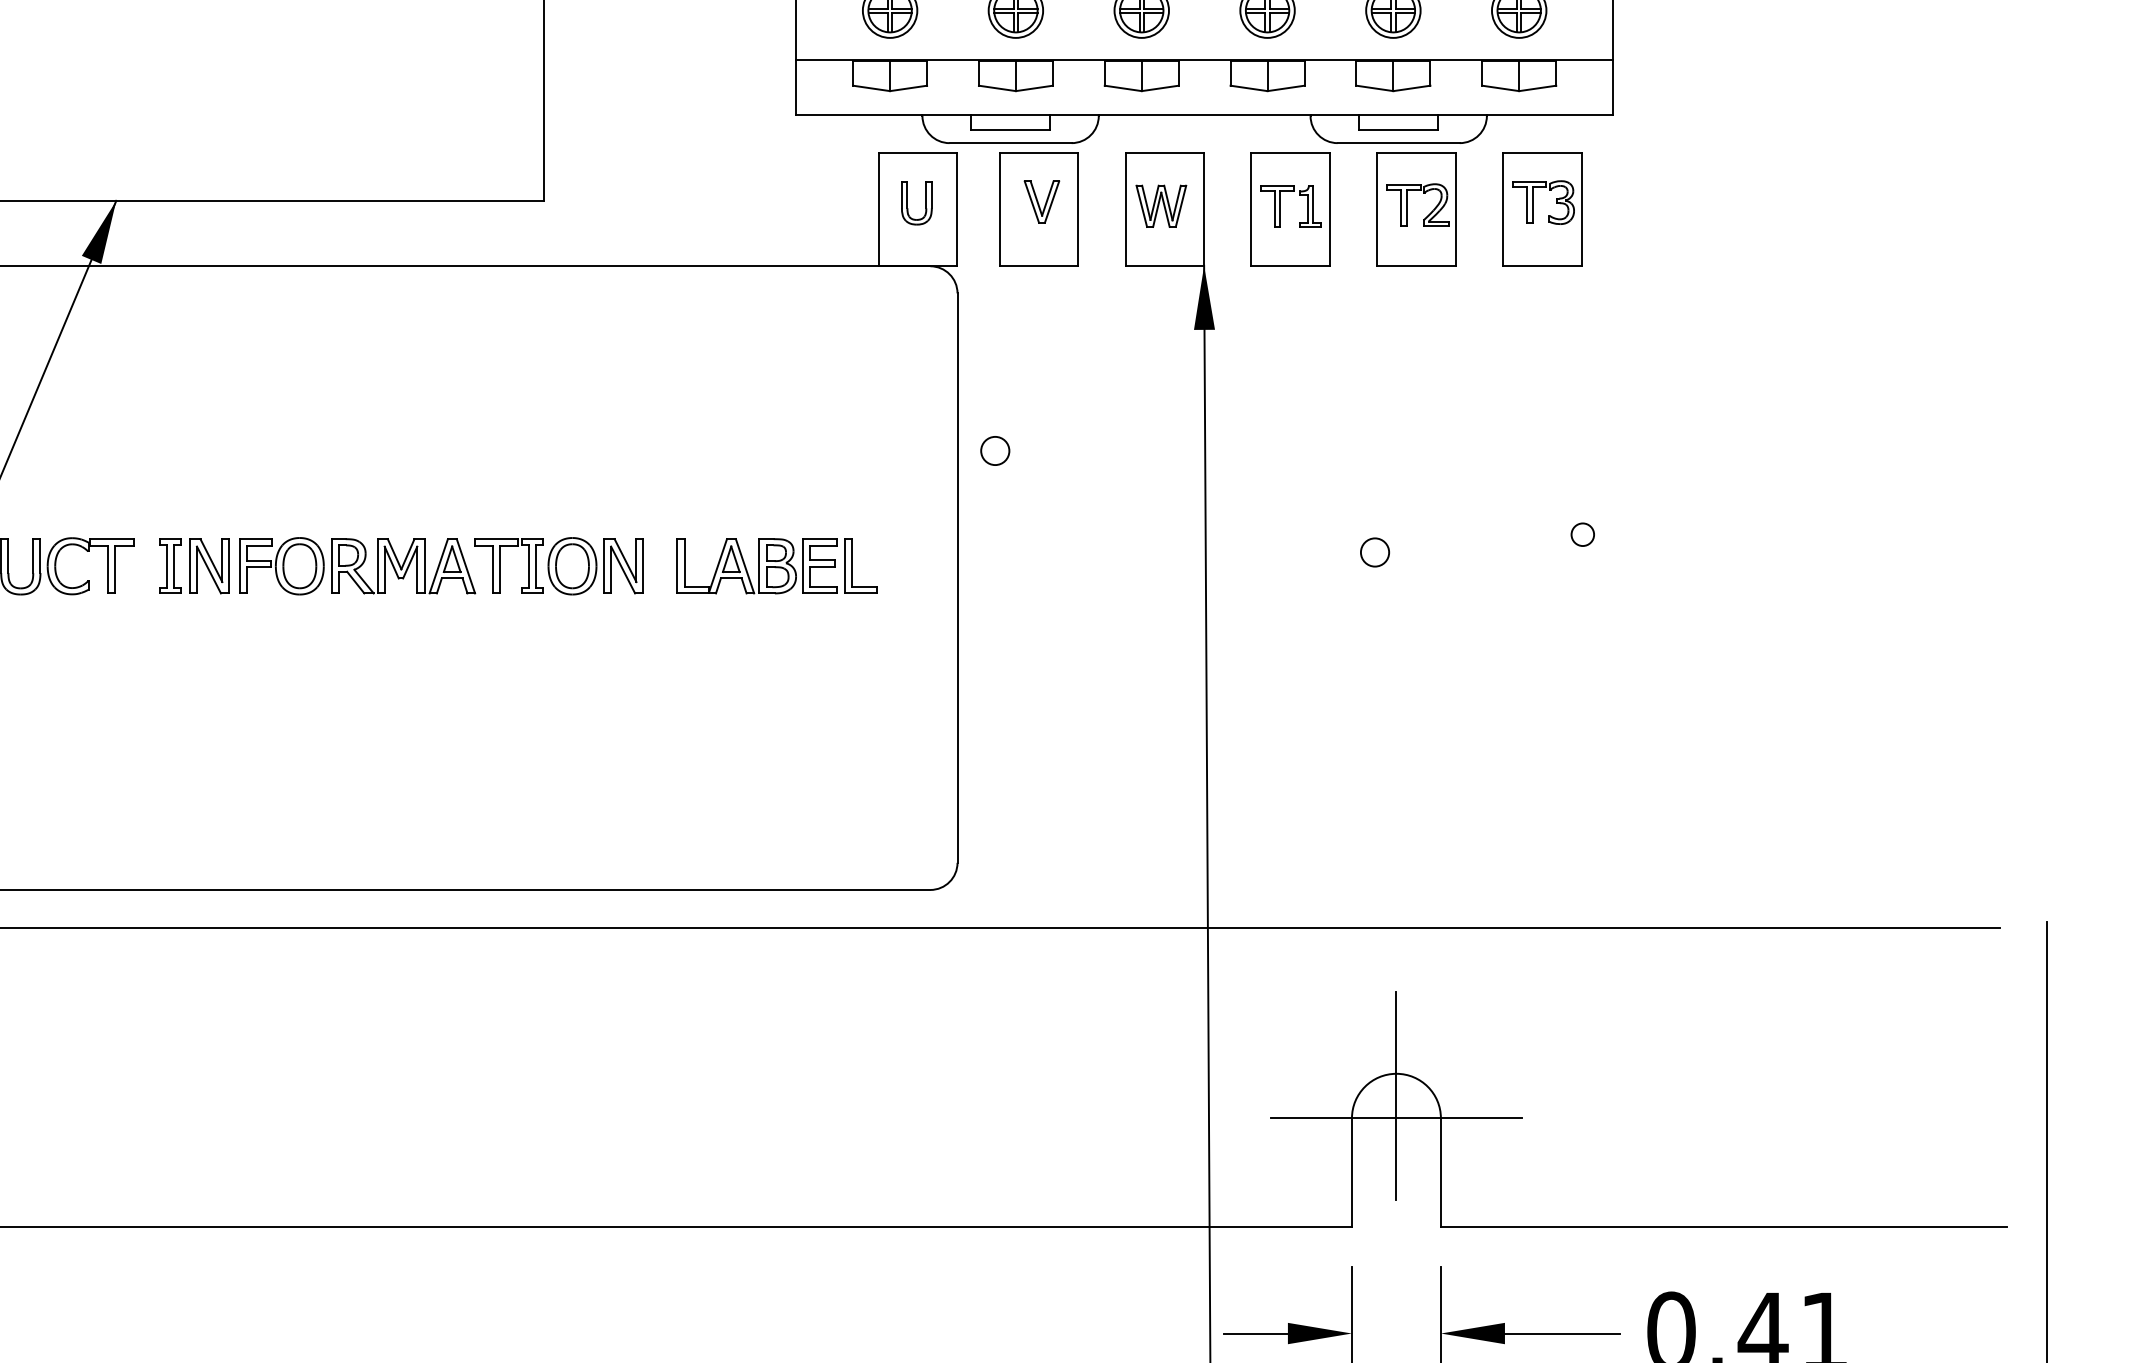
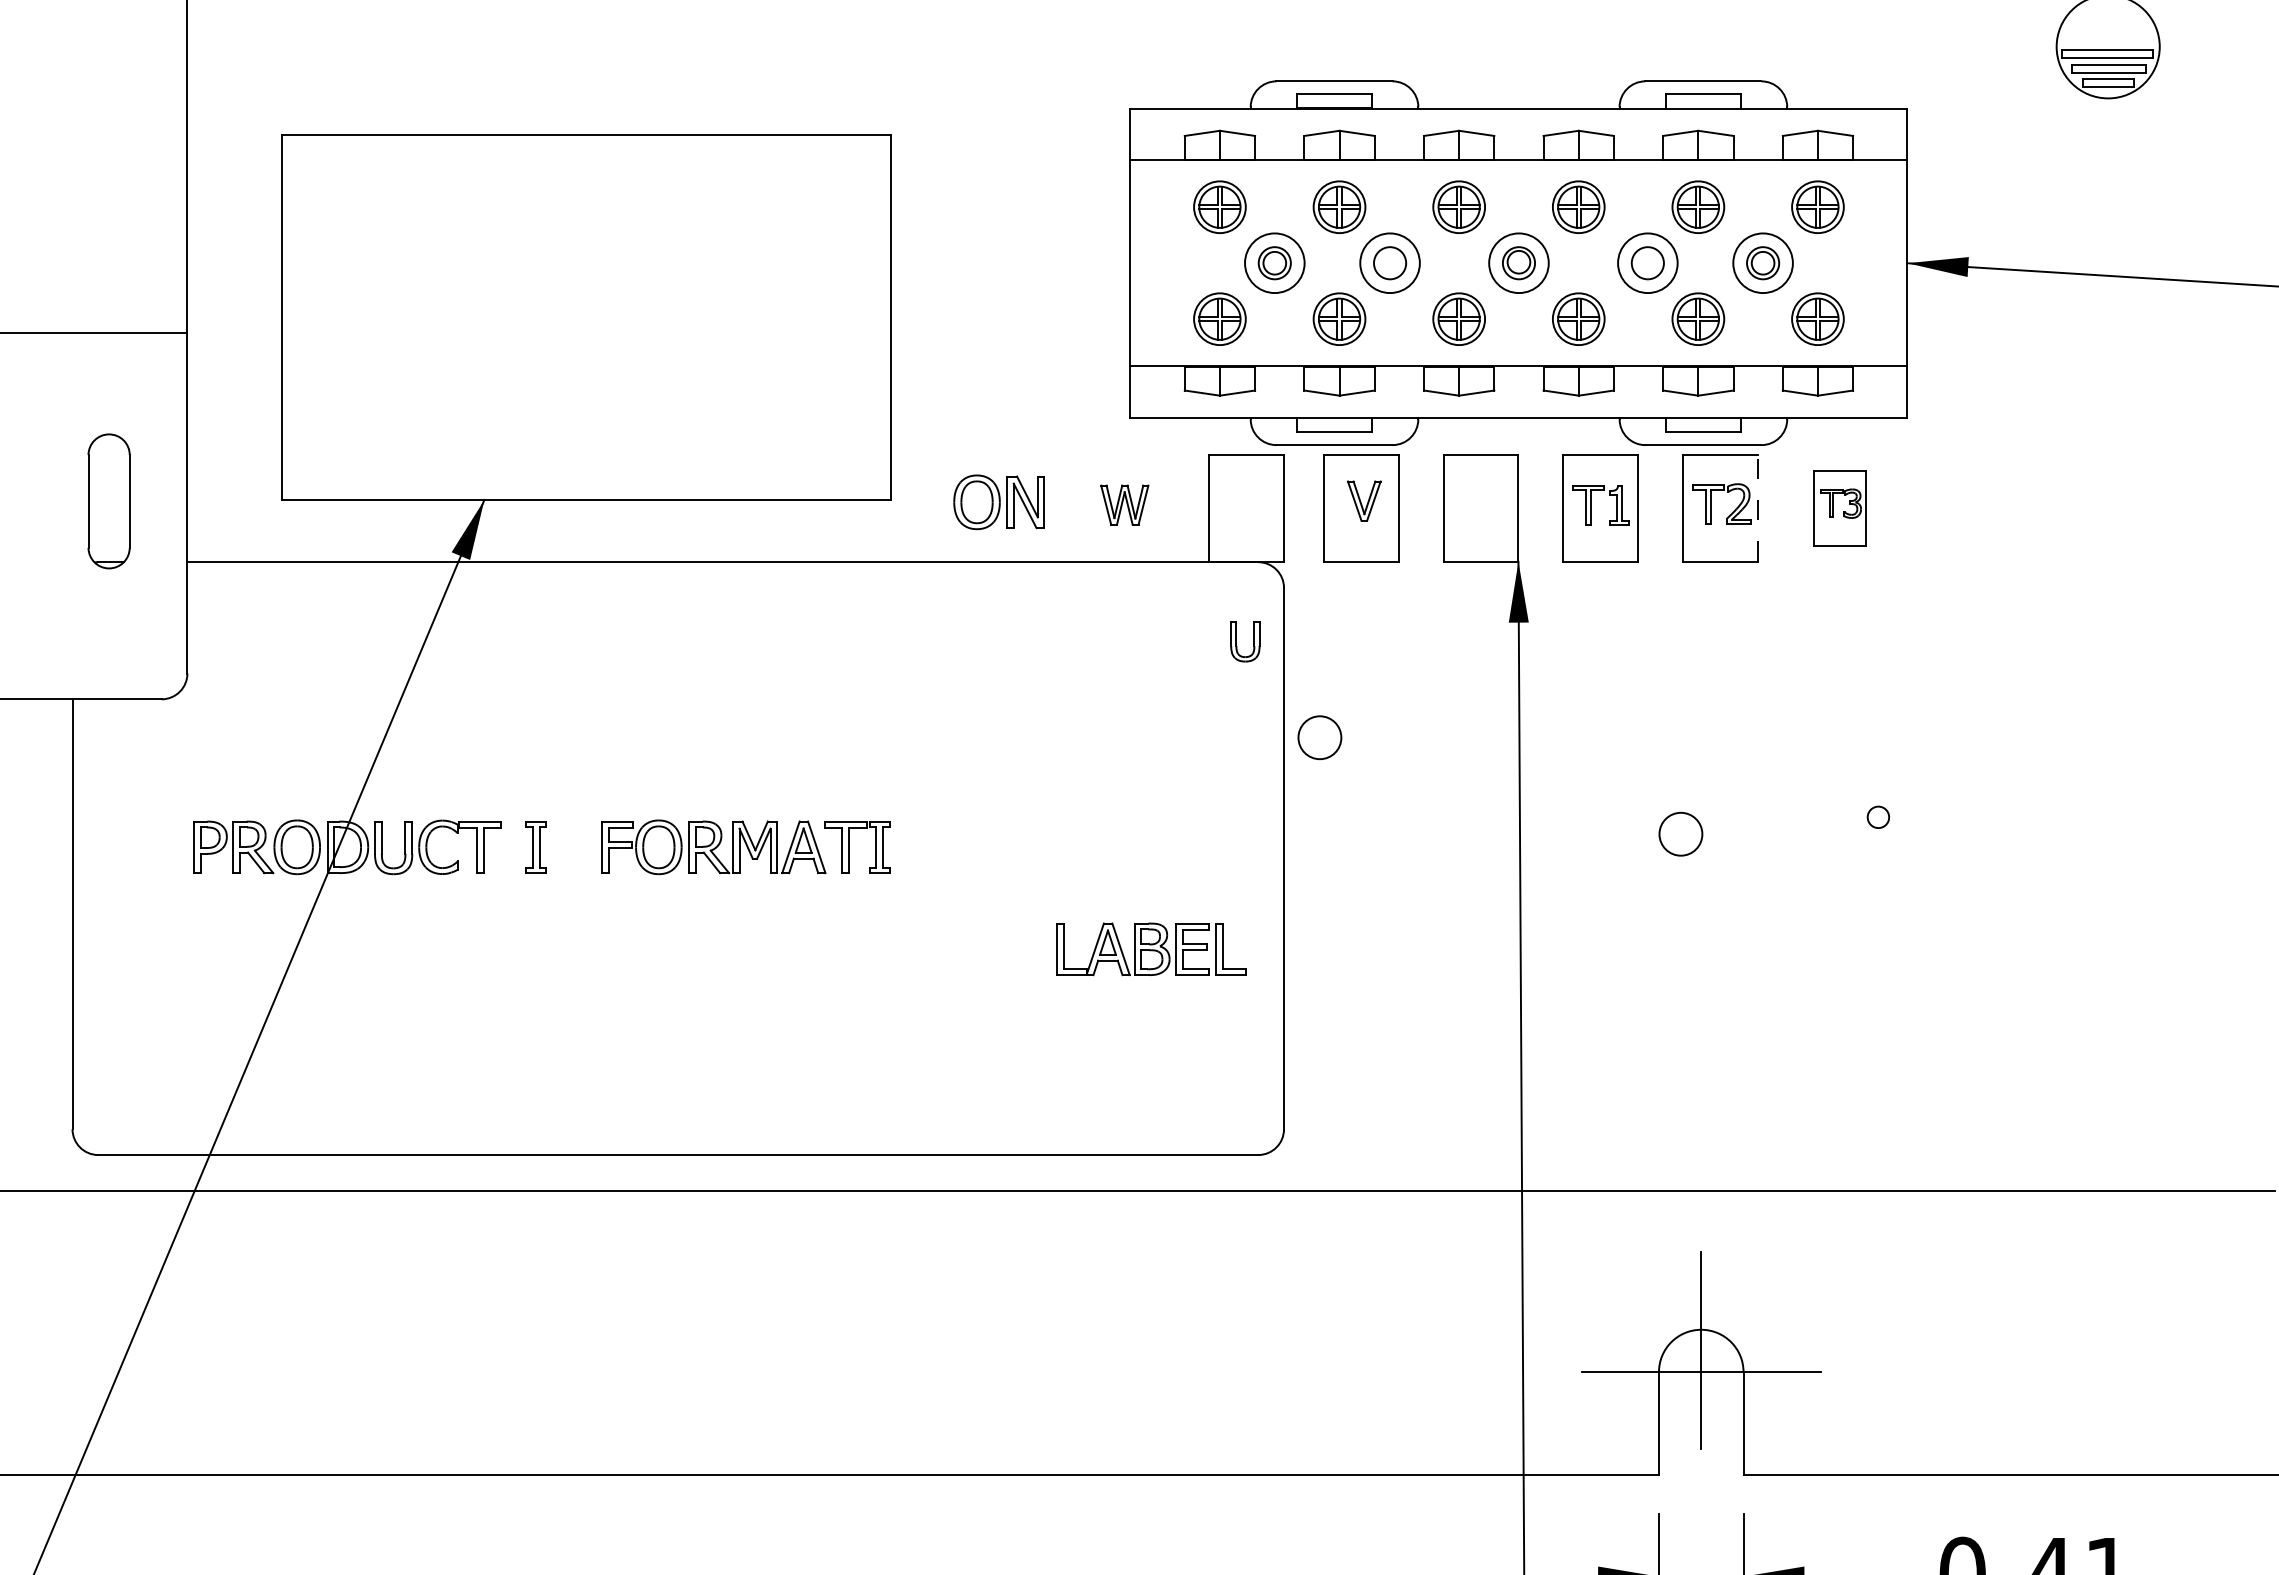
part: (925, 203) -> (1253, 641), moved
part: (1161, 205) -> (1124, 504), moved
line: (1455, 208) -> (1757, 507), solid -> dashed
part: (1541, 209) -> (1839, 508), size x0.7
circle: (994, 450) -> (1319, 737), size x1.6
circle: (1374, 551) -> (1680, 833), size x1.6
part: (210, 566) -> (573, 847), removed
part: (595, 566) -> (998, 502), moved
part: (777, 566) -> (1151, 949), moved

